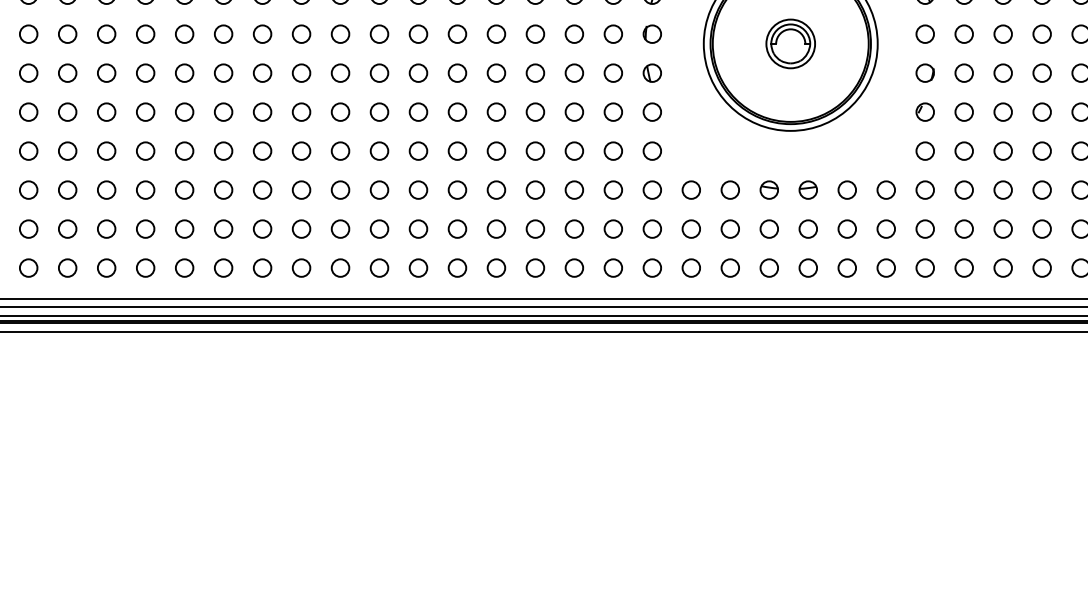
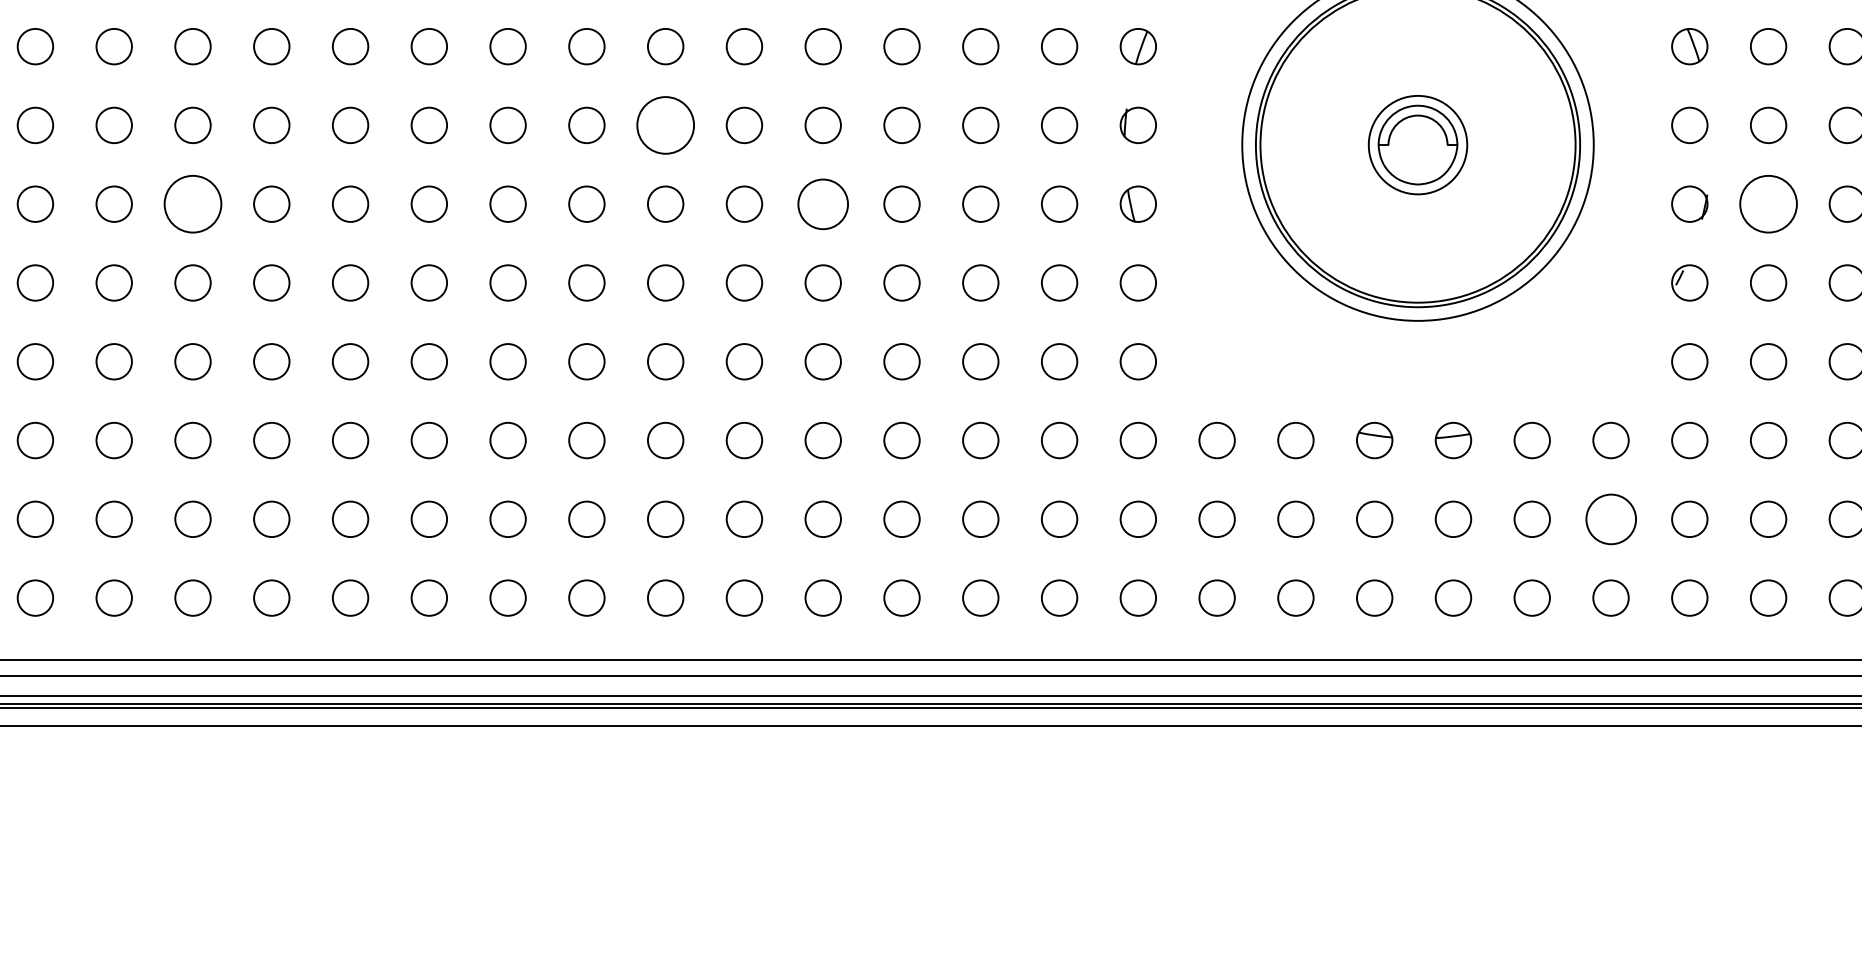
circle: (418, 33) -> (665, 124), size x1.6
circle: (184, 72) -> (192, 202), size x1.6
circle: (496, 72) -> (823, 202), size x1.4
circle: (963, 72) -> (1767, 202), size x1.6
circle: (885, 228) -> (1609, 518), size x1.4

